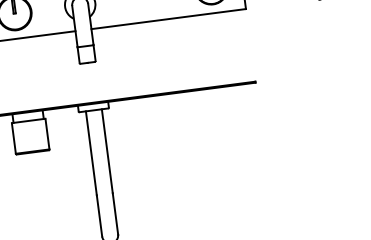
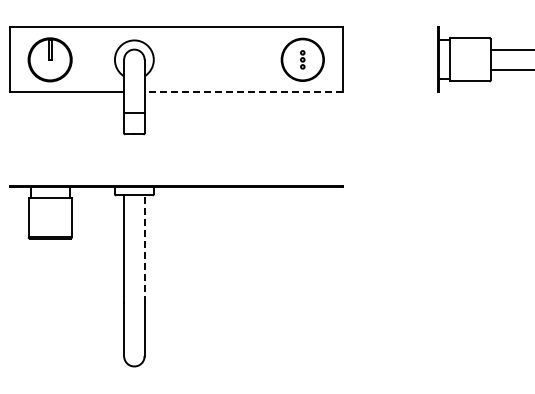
line: (168, 19) -> (243, 92), solid -> dashed
line: (107, 151) -> (144, 249), solid -> dashed

